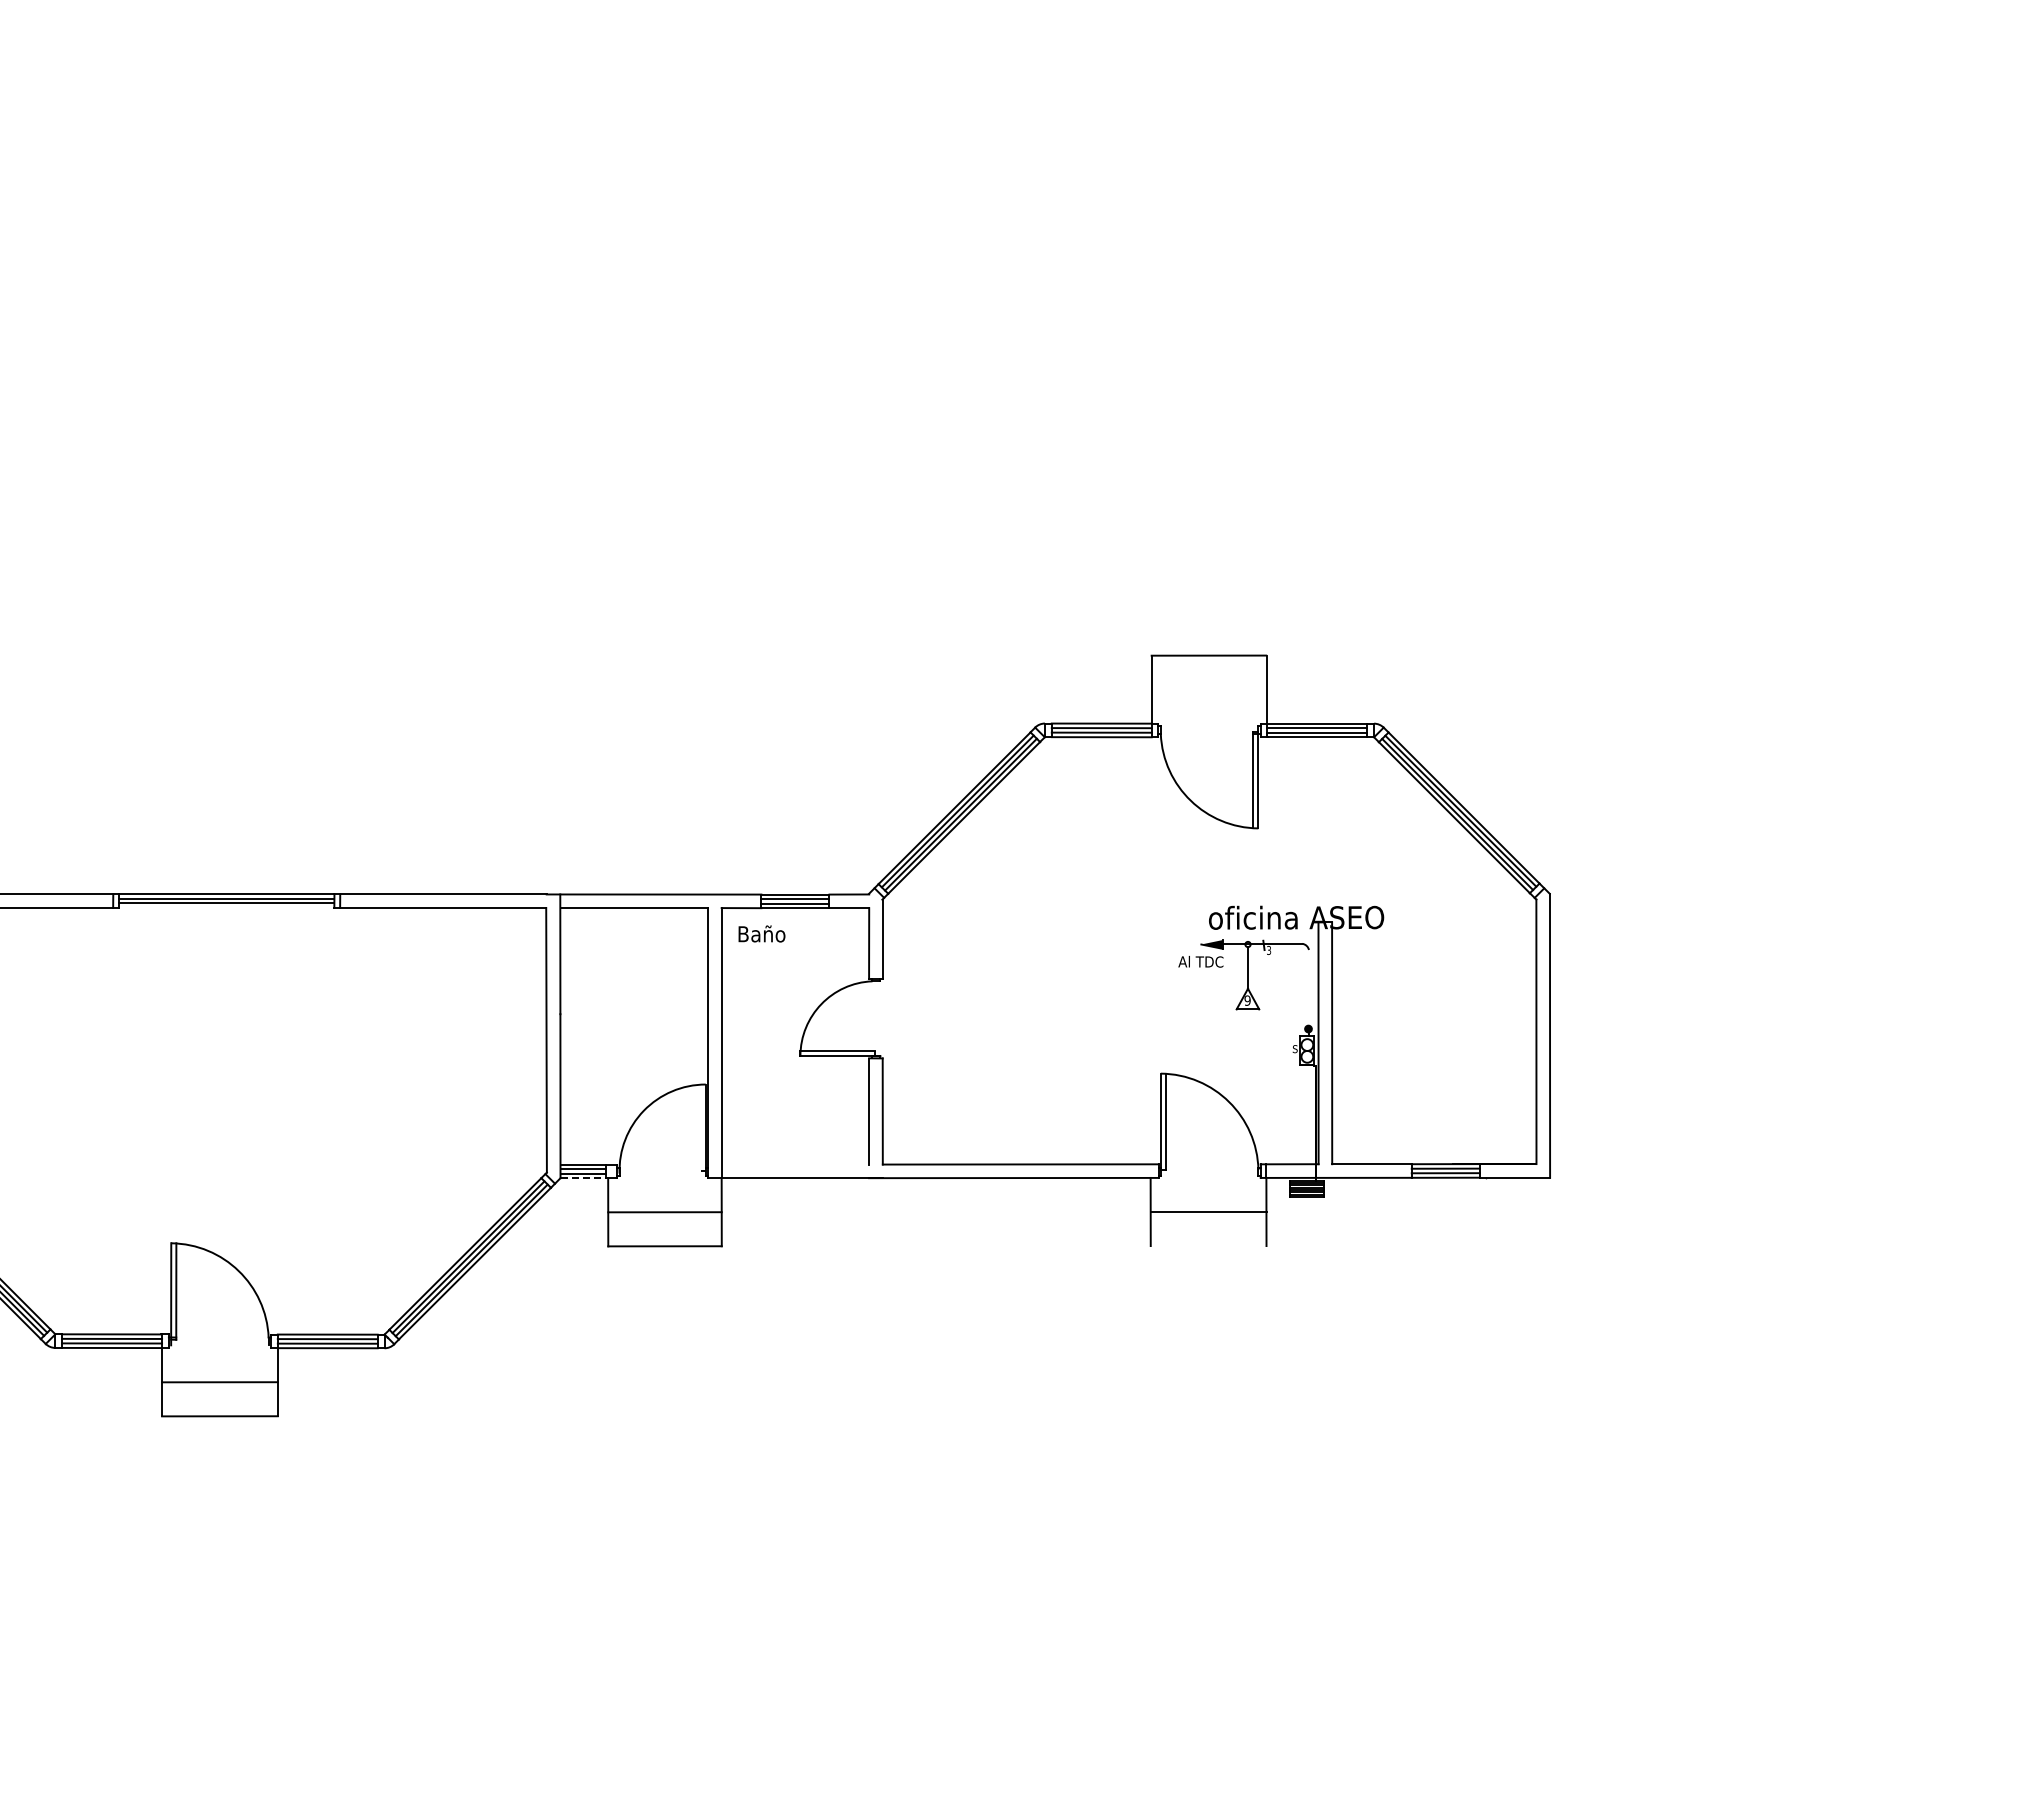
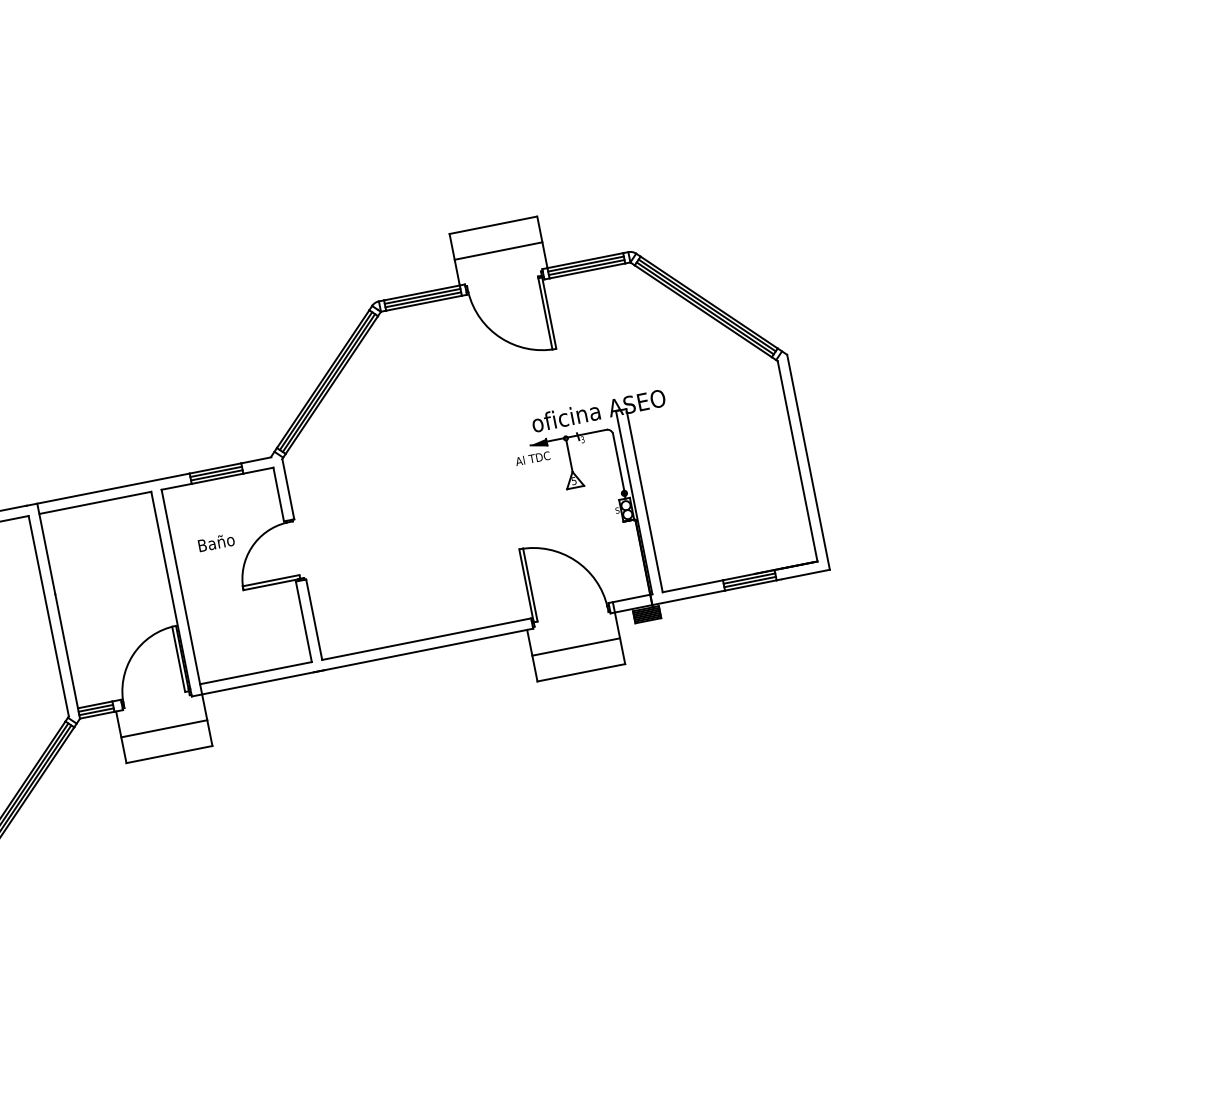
line: (1209, 689) -> (498, 250), added
text: (761, 933) -> (216, 542), moved
line: (1308, 990) -> (618, 464), added
text: (1247, 1000) -> (573, 480), 9 -> 5
line: (700, 1127) -> (178, 659), added
line: (795, 1164) -> (256, 673), added
line: (583, 1178) -> (97, 715), dashed -> solid
line: (1208, 1246) -> (581, 673), added

